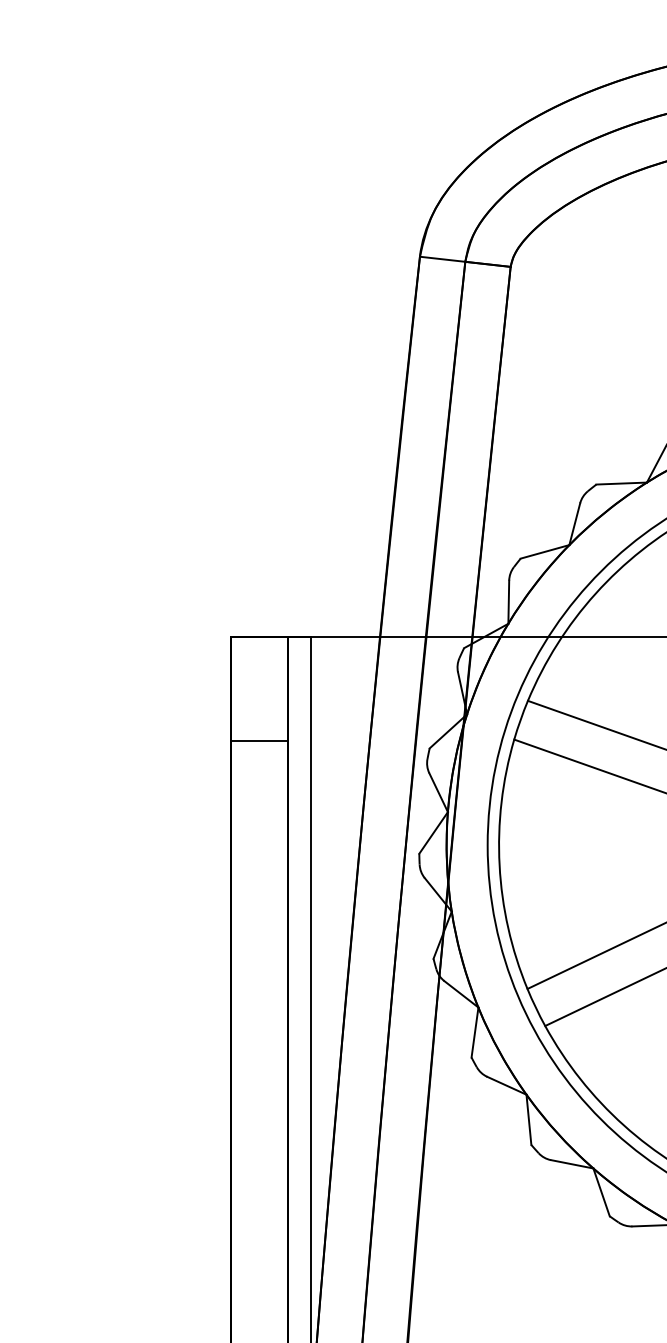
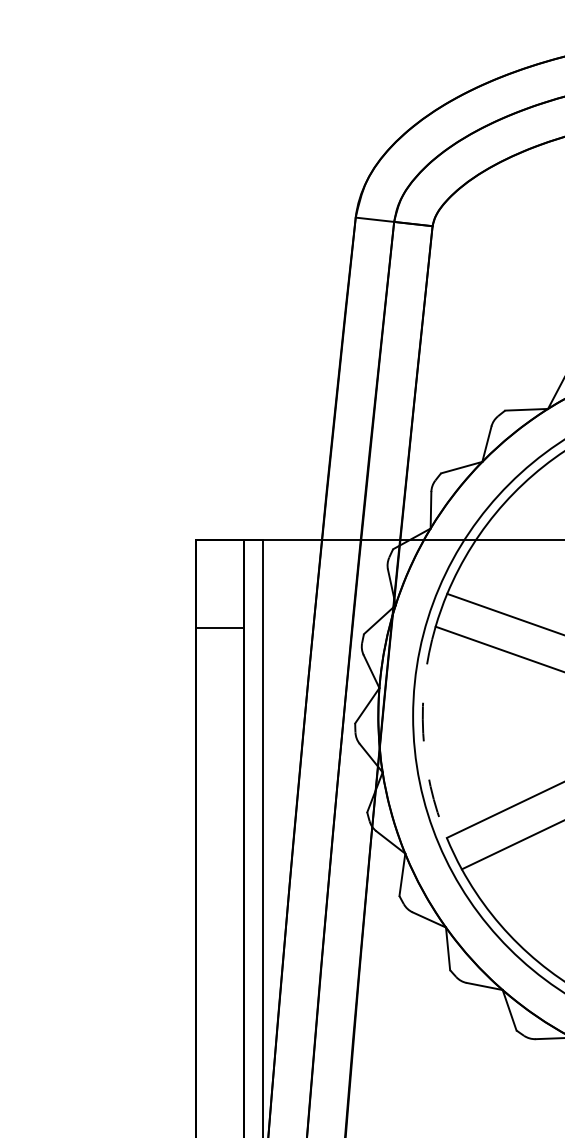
arc: (499, 865) -> (423, 733), solid -> dashed

